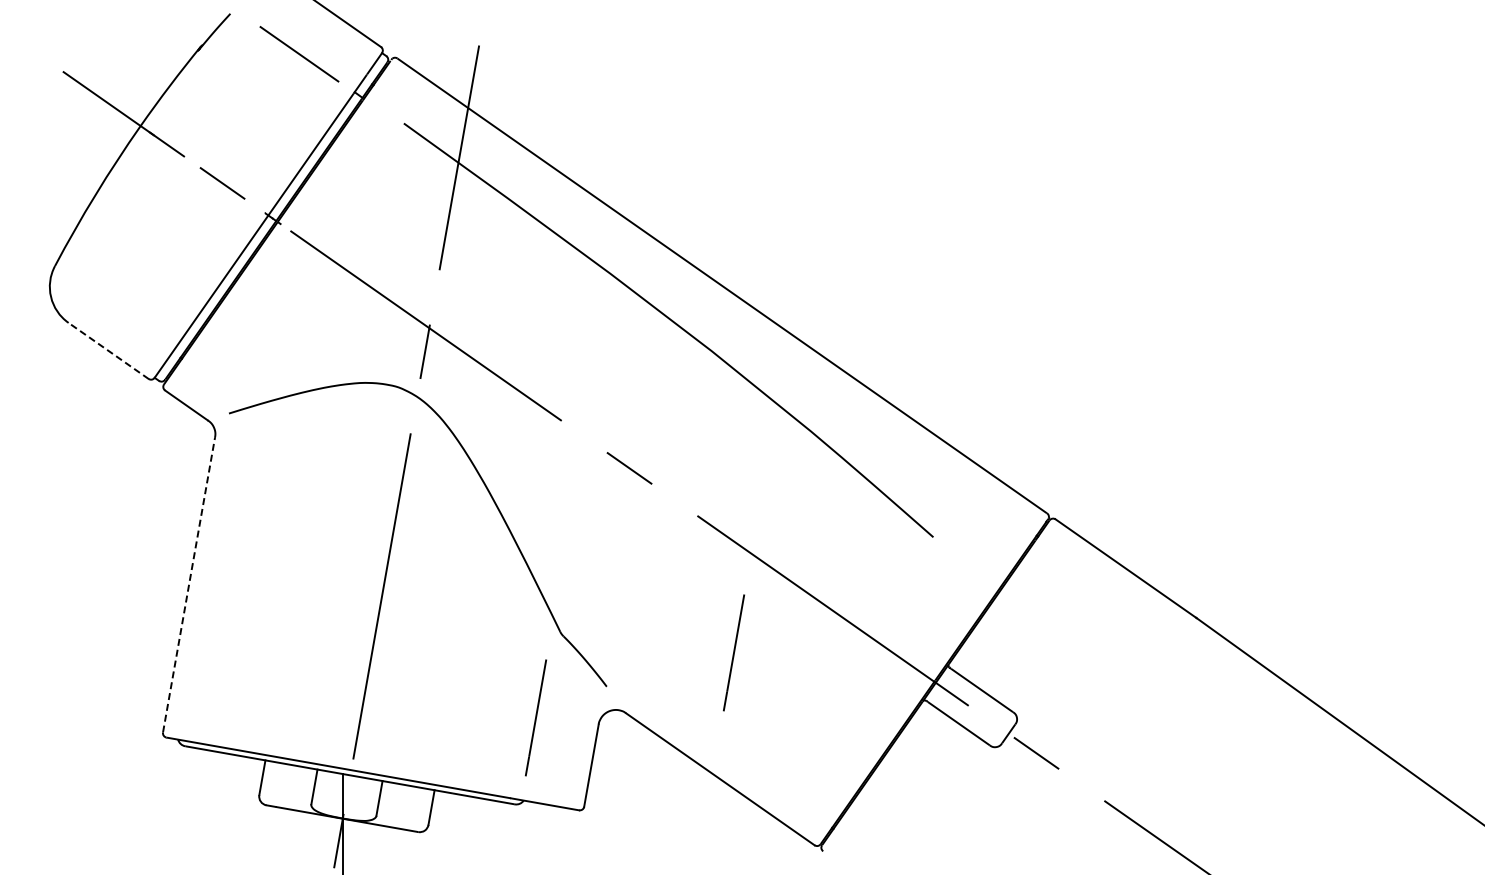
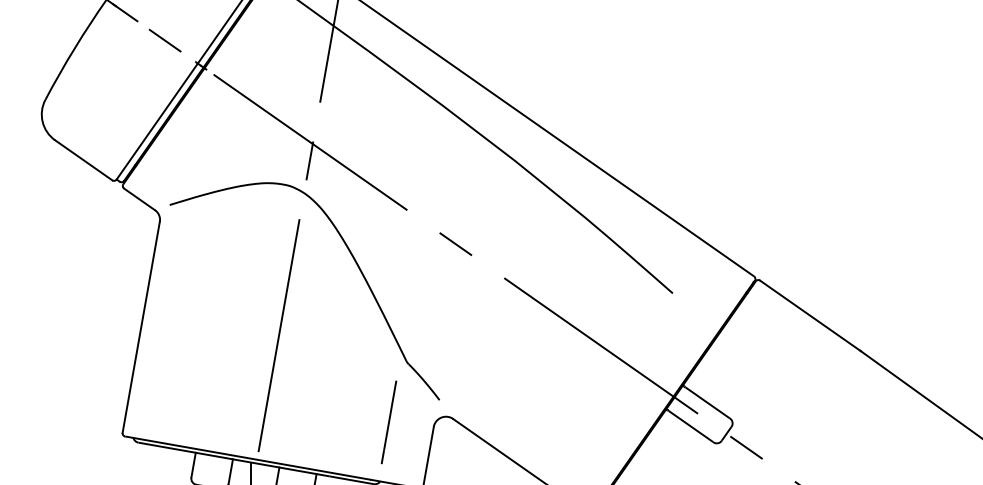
line: (108, 350) -> (83, 160), dashed -> solid
line: (189, 585) -> (141, 327), dashed -> solid
line: (733, 652) -> (530, 375), removed

